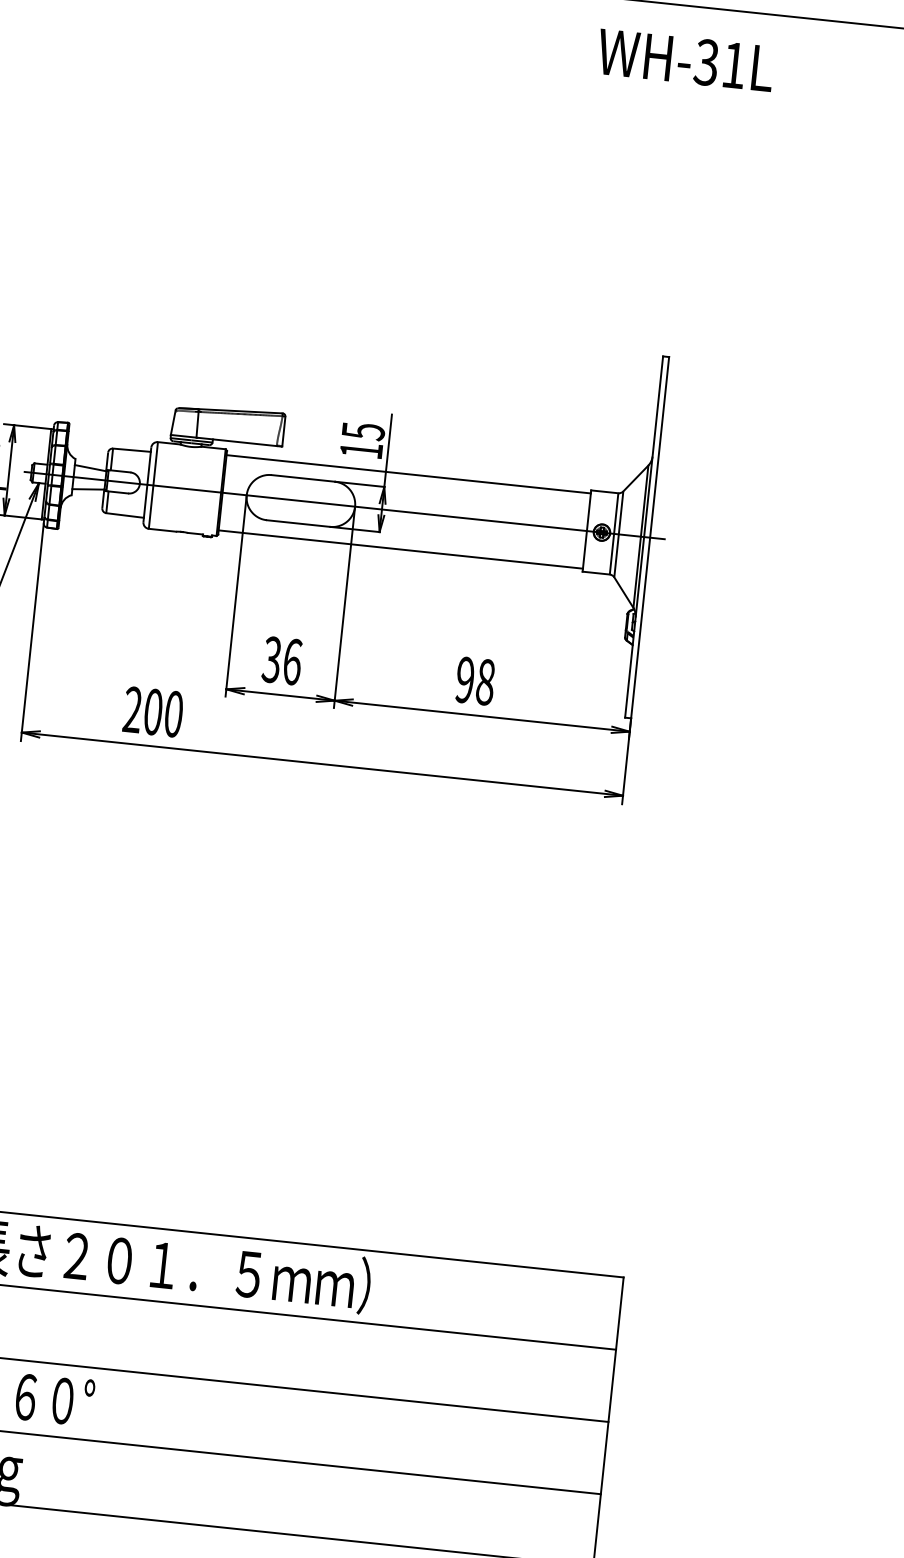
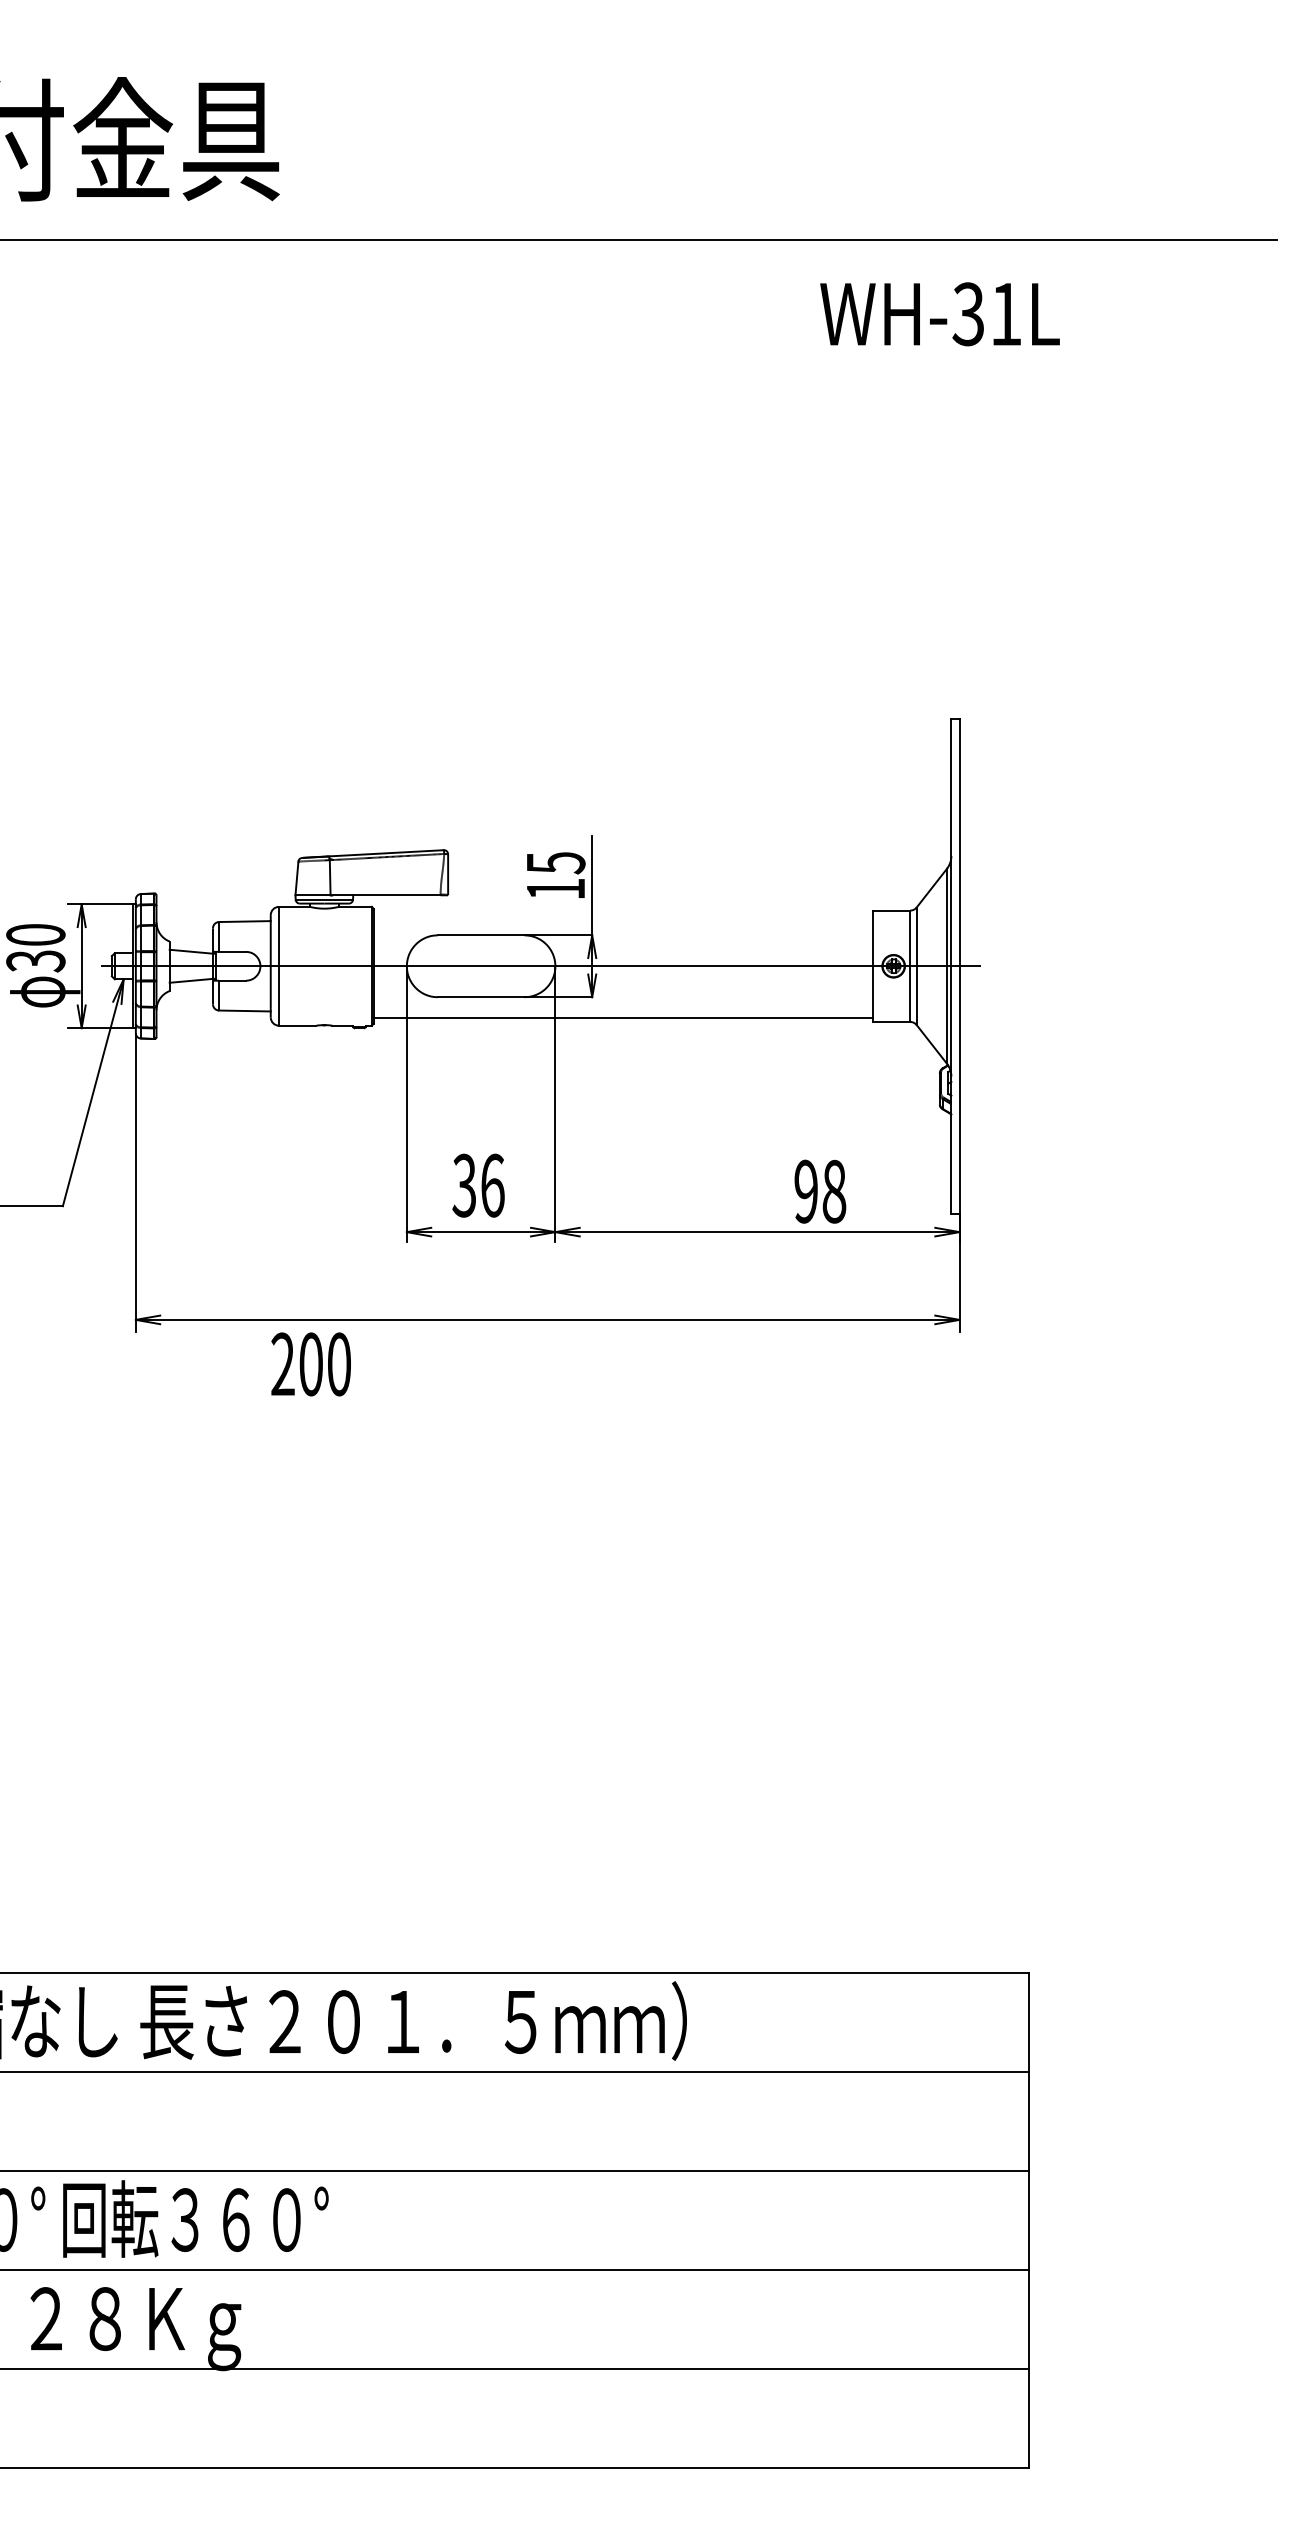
line: (408, 474) -> (623, 914), removed
text: (475, 681) -> (820, 1191), moved
text: (152, 712) -> (310, 1364), moved

